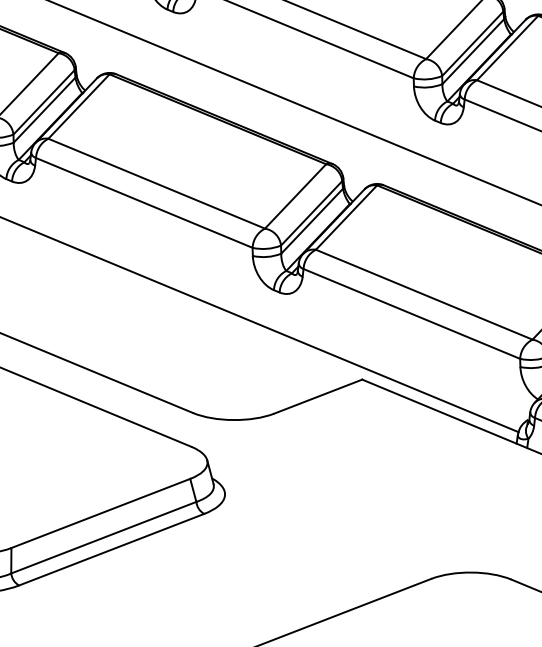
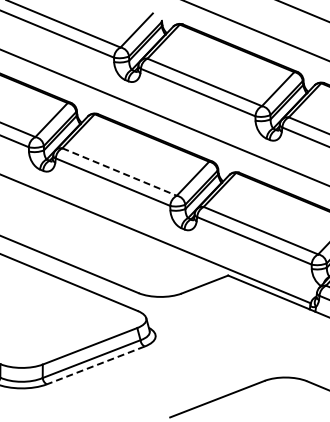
line: (156, 184) -> (119, 172), solid -> dashed
line: (111, 549) -> (95, 365), solid -> dashed

